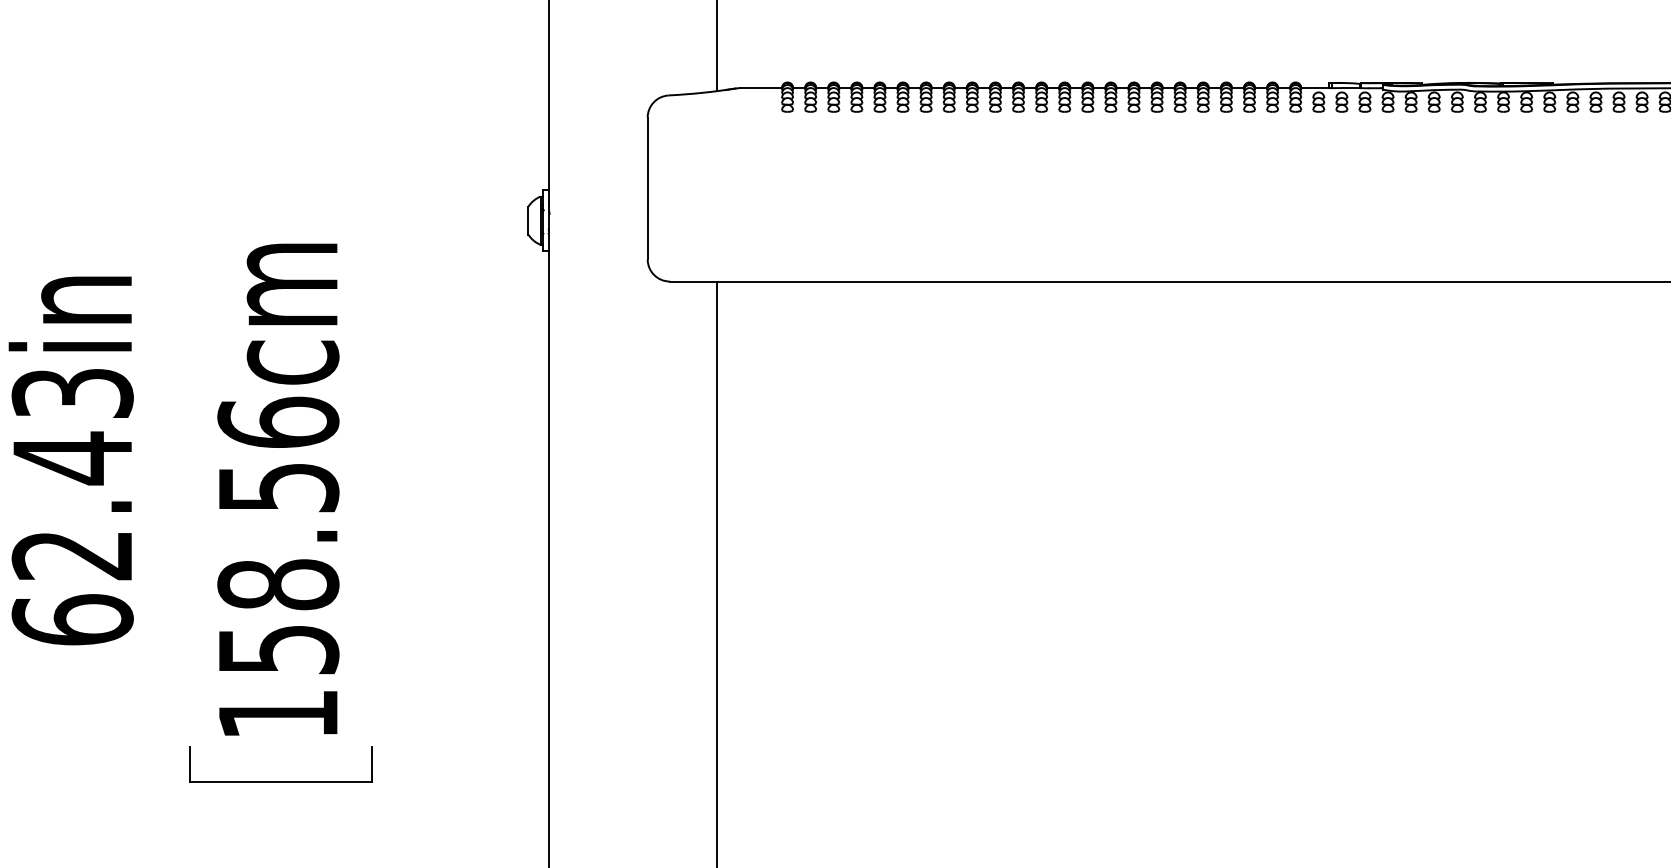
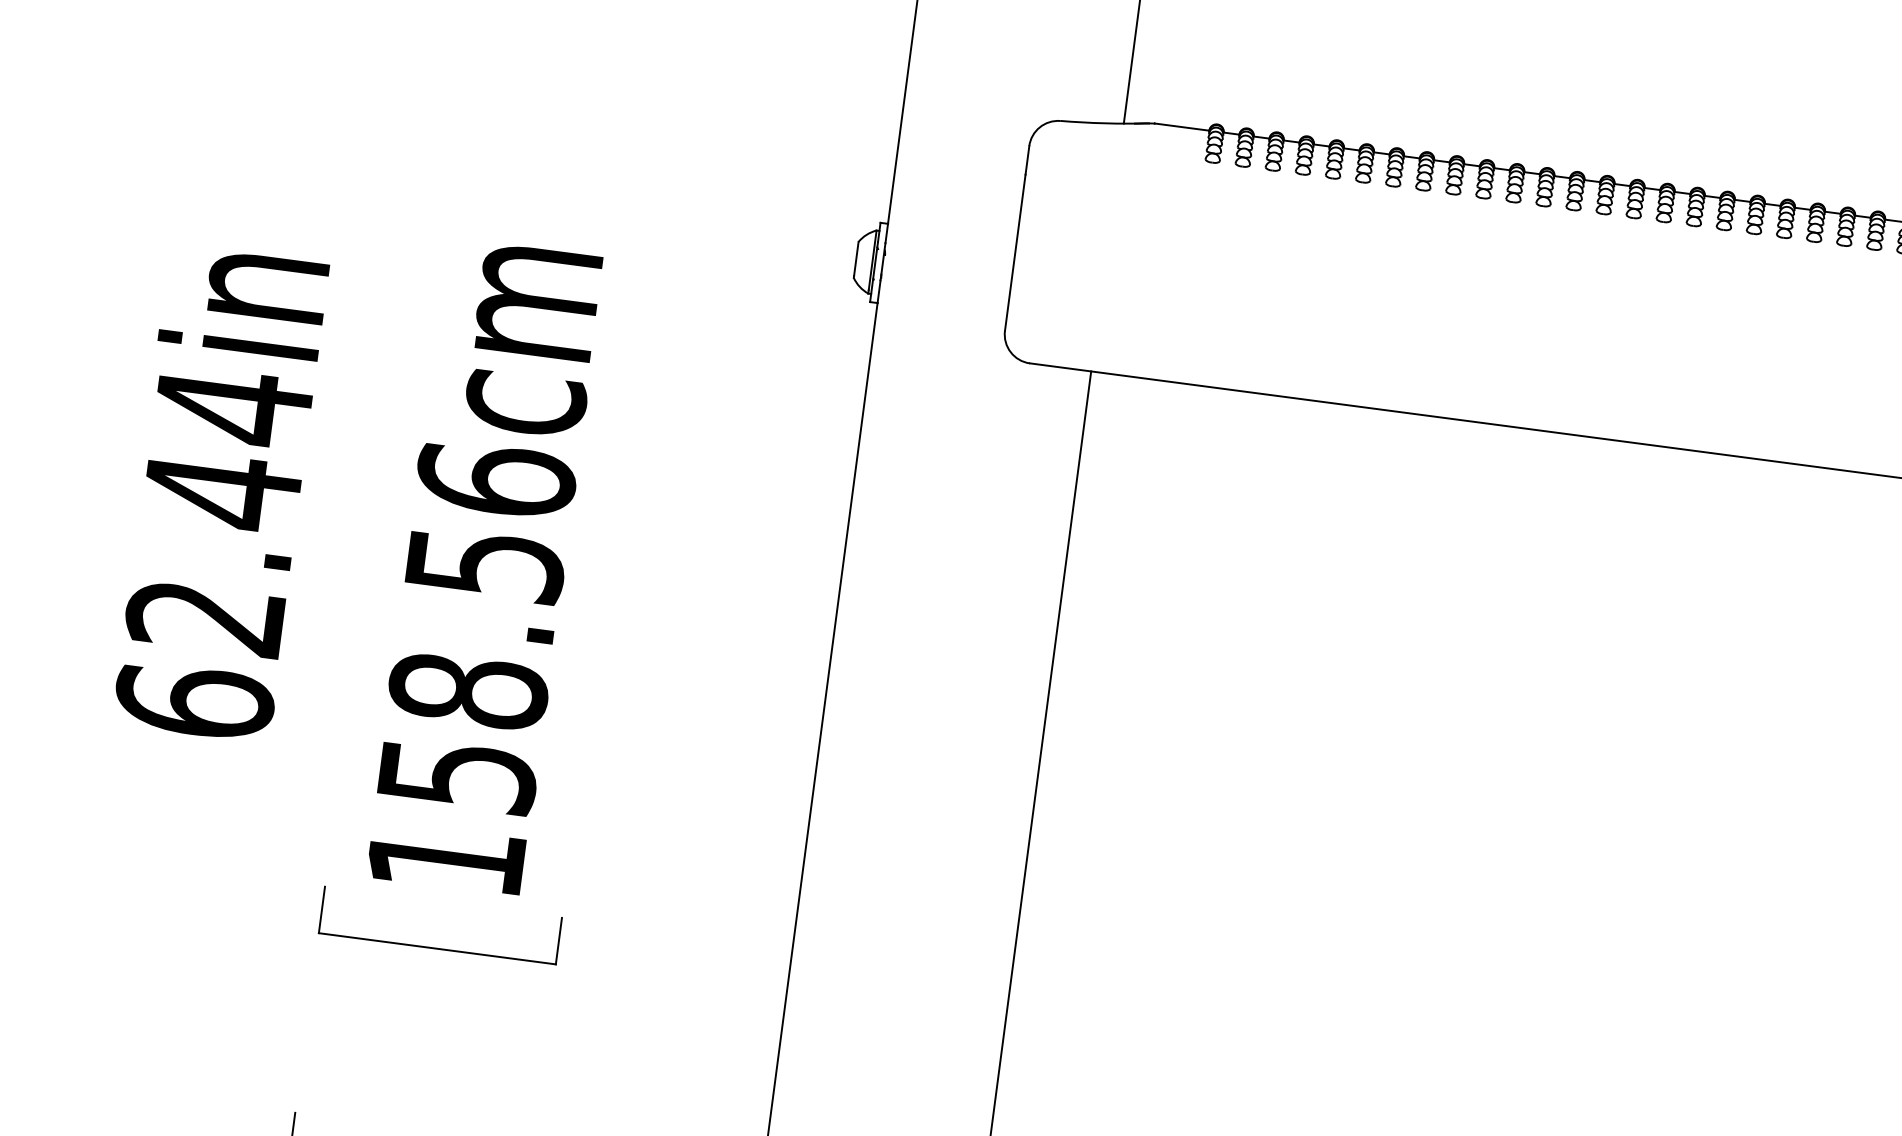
text: (72, 393) -> (233, 406), 62.43in -> 62.44in

